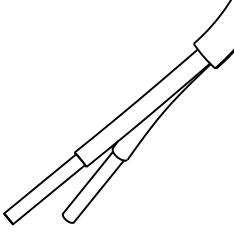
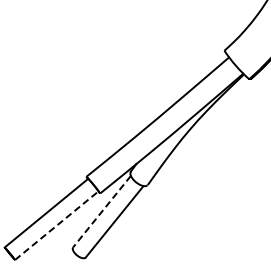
line: (88, 182) -> (102, 211), solid -> dashed
line: (48, 194) -> (56, 225), solid -> dashed

